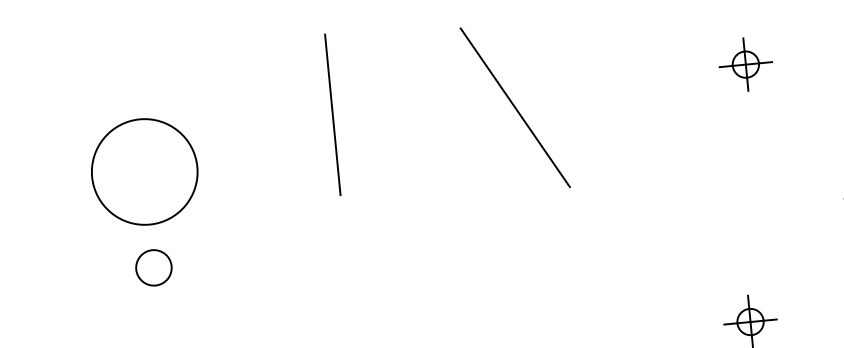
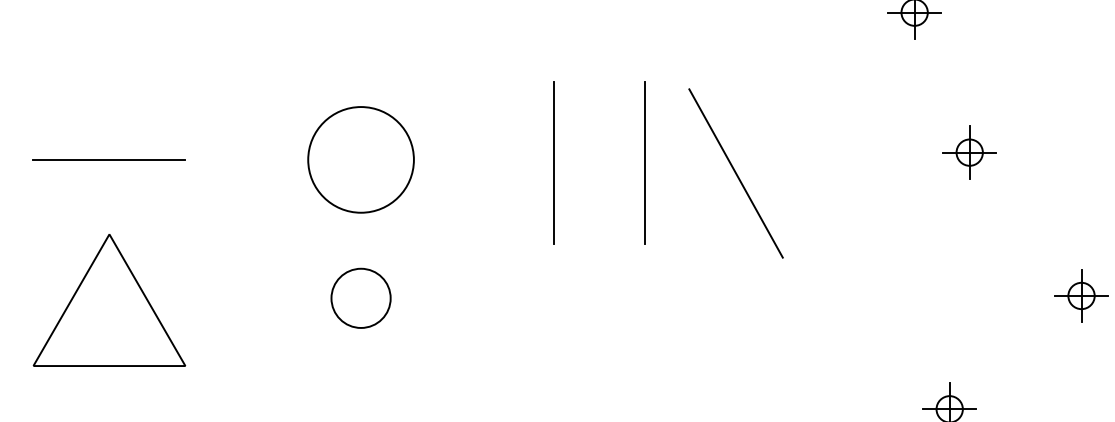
line: (424, 105) -> (645, 162), added
circle: (144, 171) -> (360, 159), moved
circle: (153, 267) -> (360, 297), size x1.67

